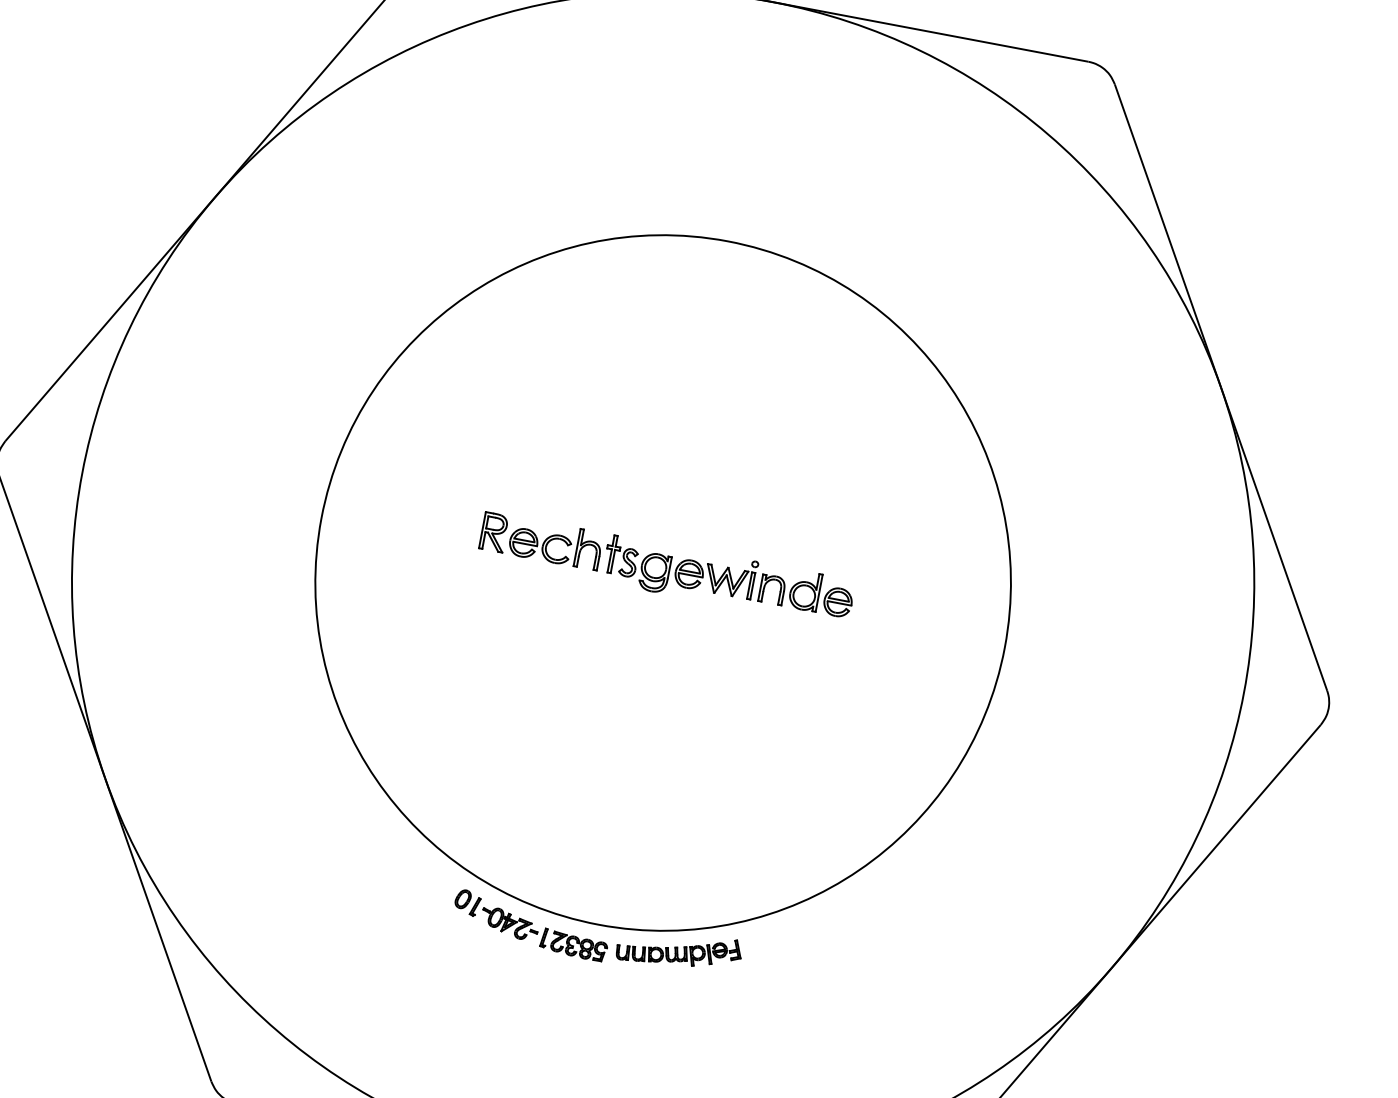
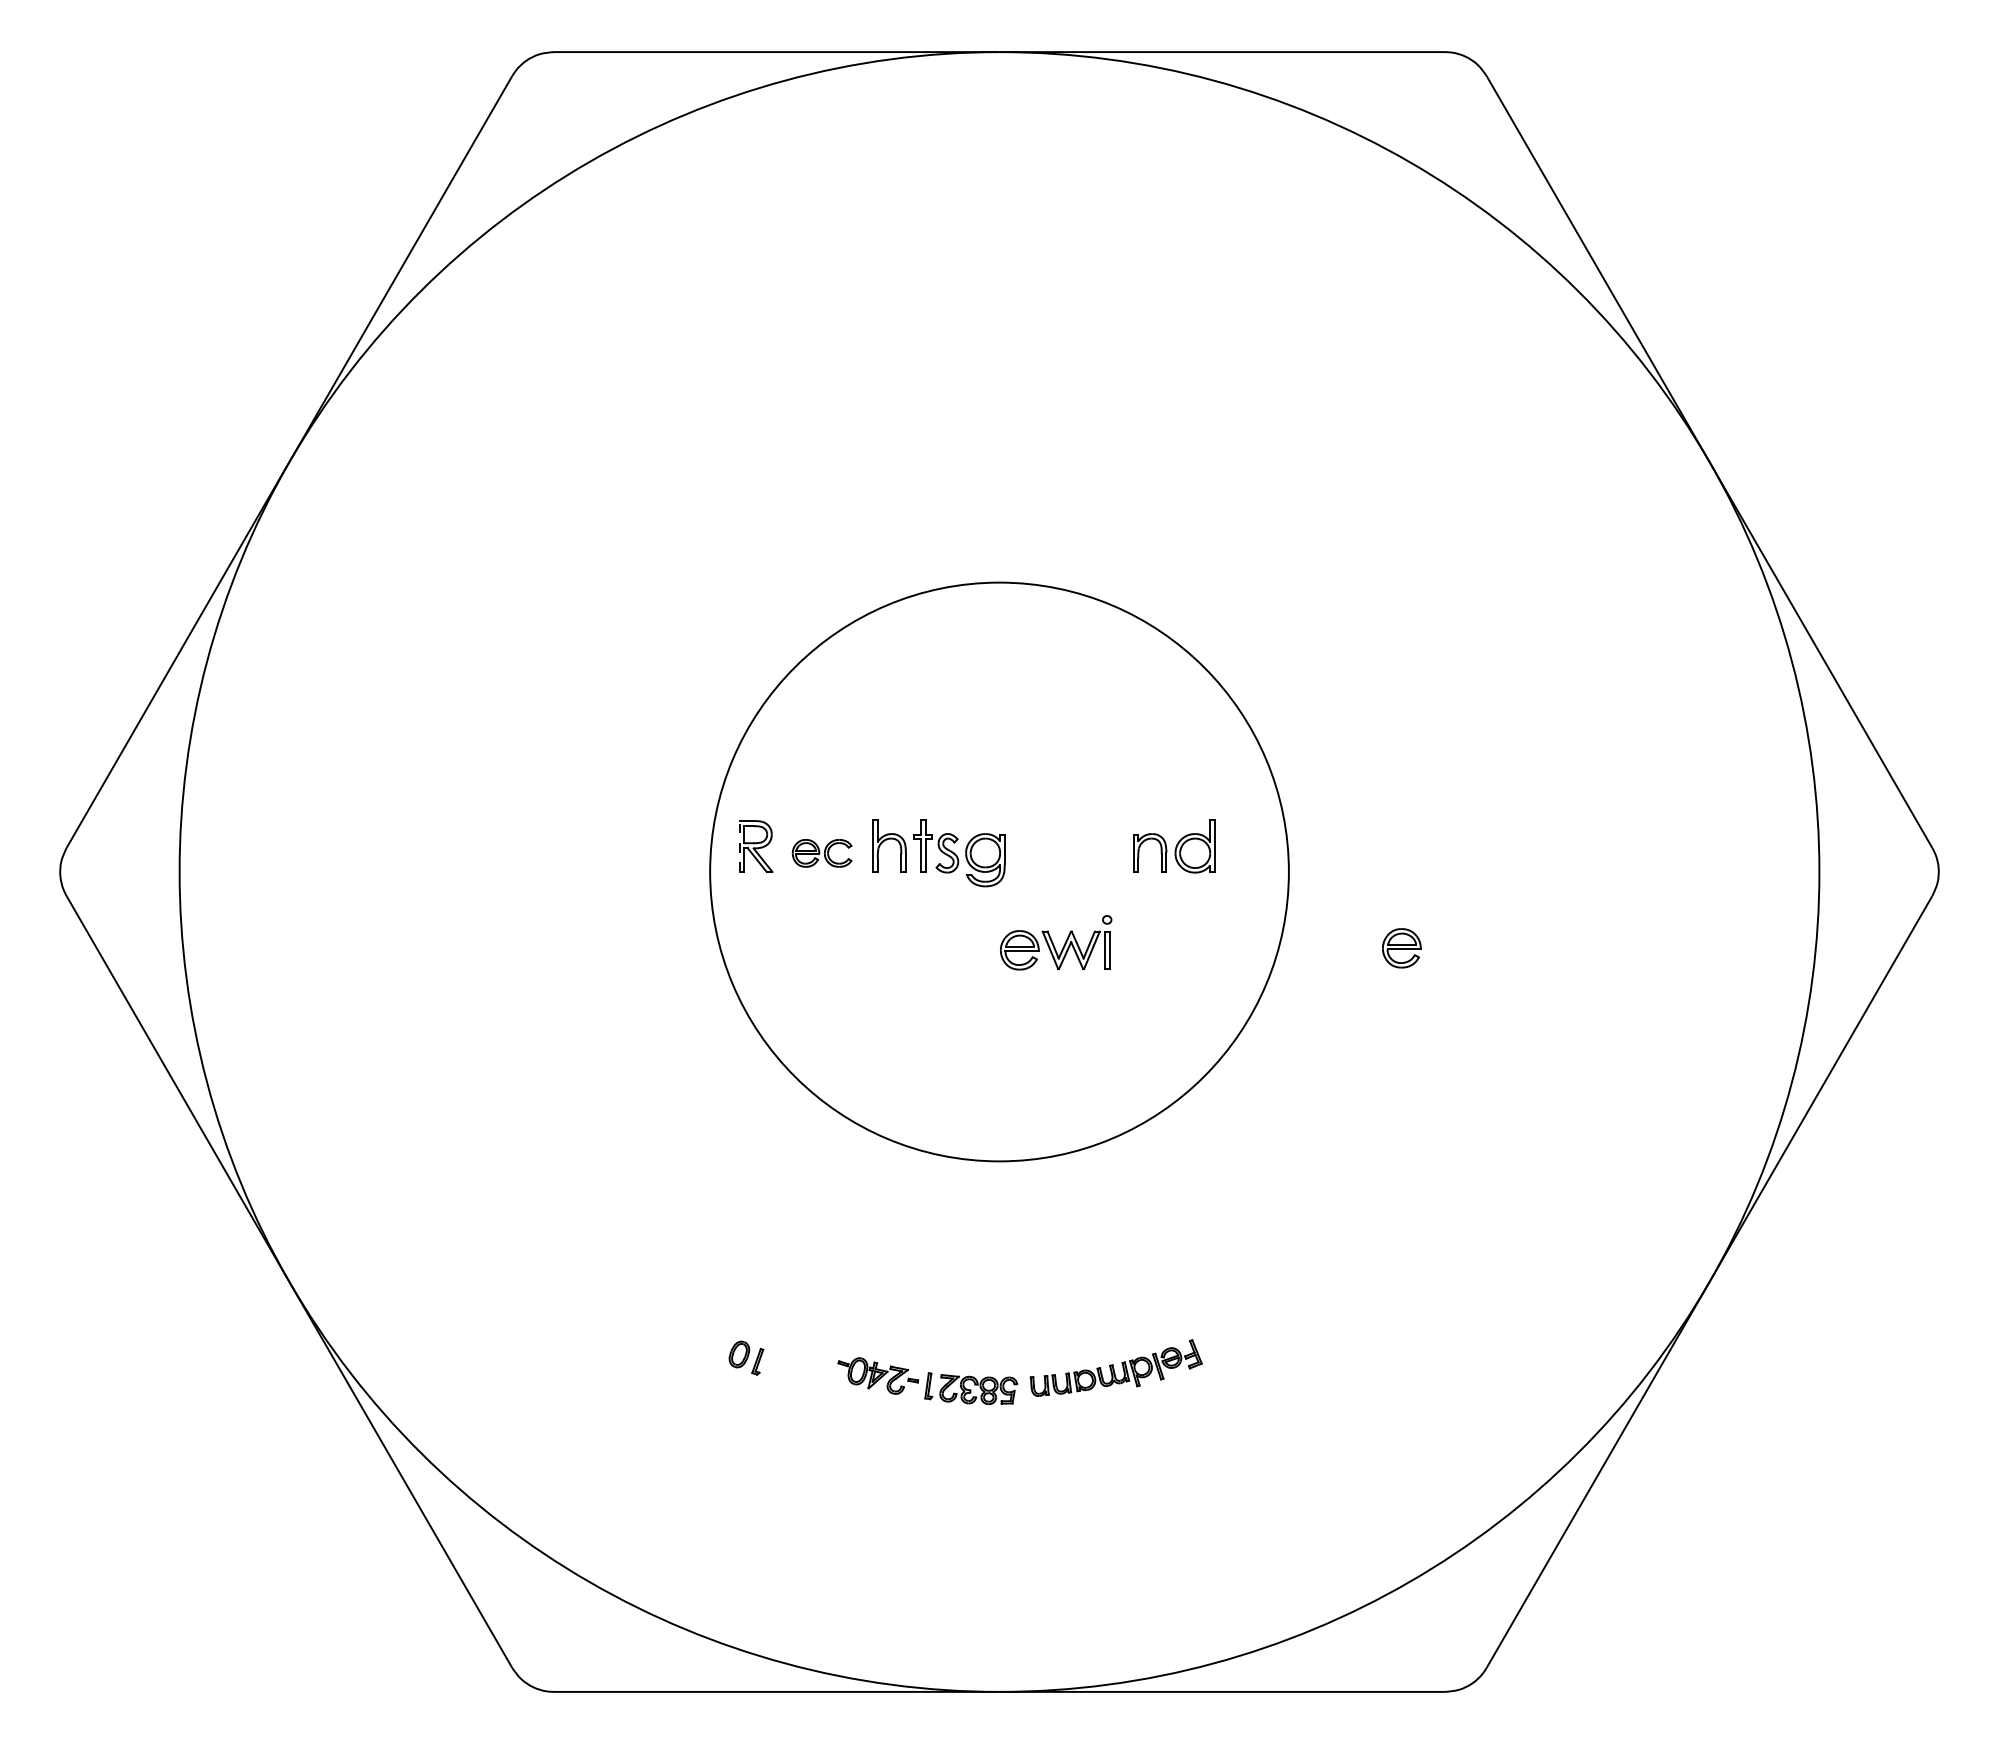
line: (482, 530) -> (739, 846), solid -> dashed
part: (539, 546) -> (821, 853), size x0.7
part: (716, 573) -> (1056, 942), moved
circle: (663, 582) -> (999, 871), size x0.6
part: (837, 602) -> (1401, 948), moved
part: (467, 902) -> (746, 1357), moved

